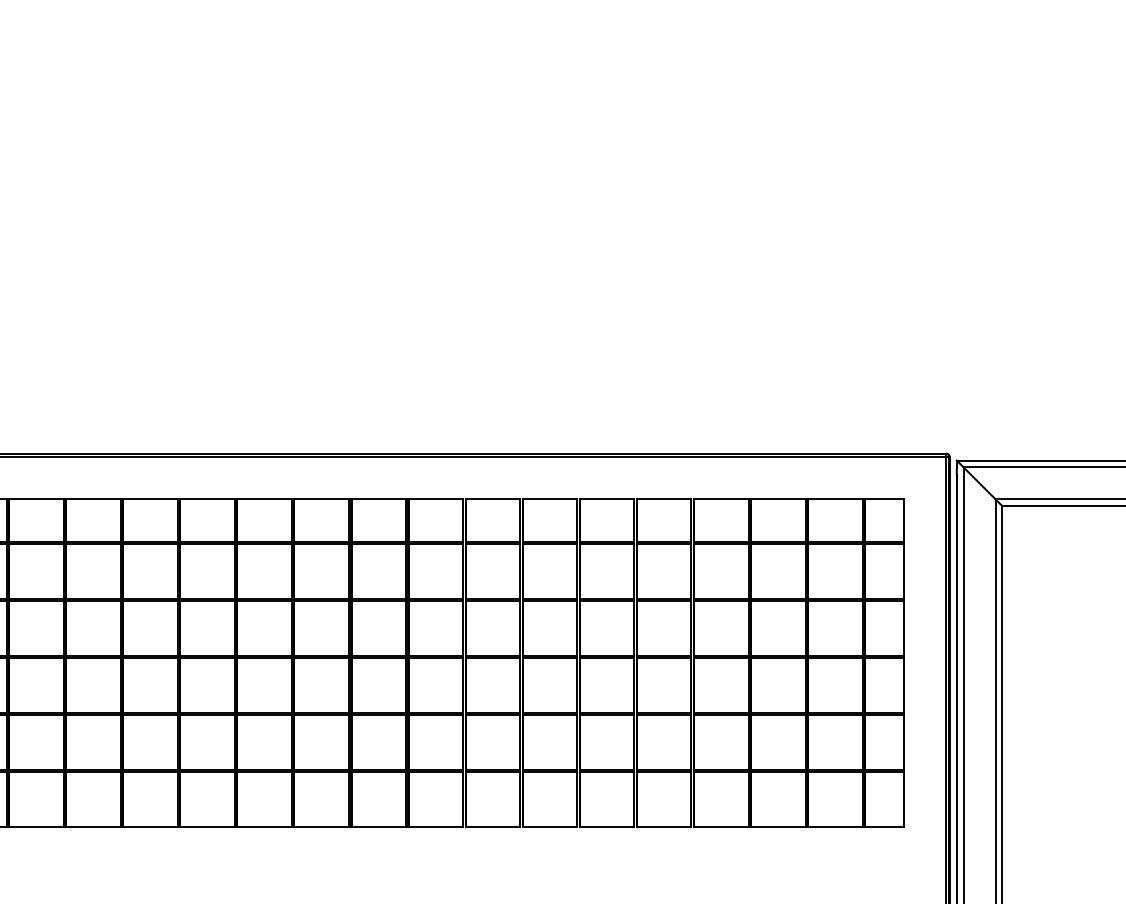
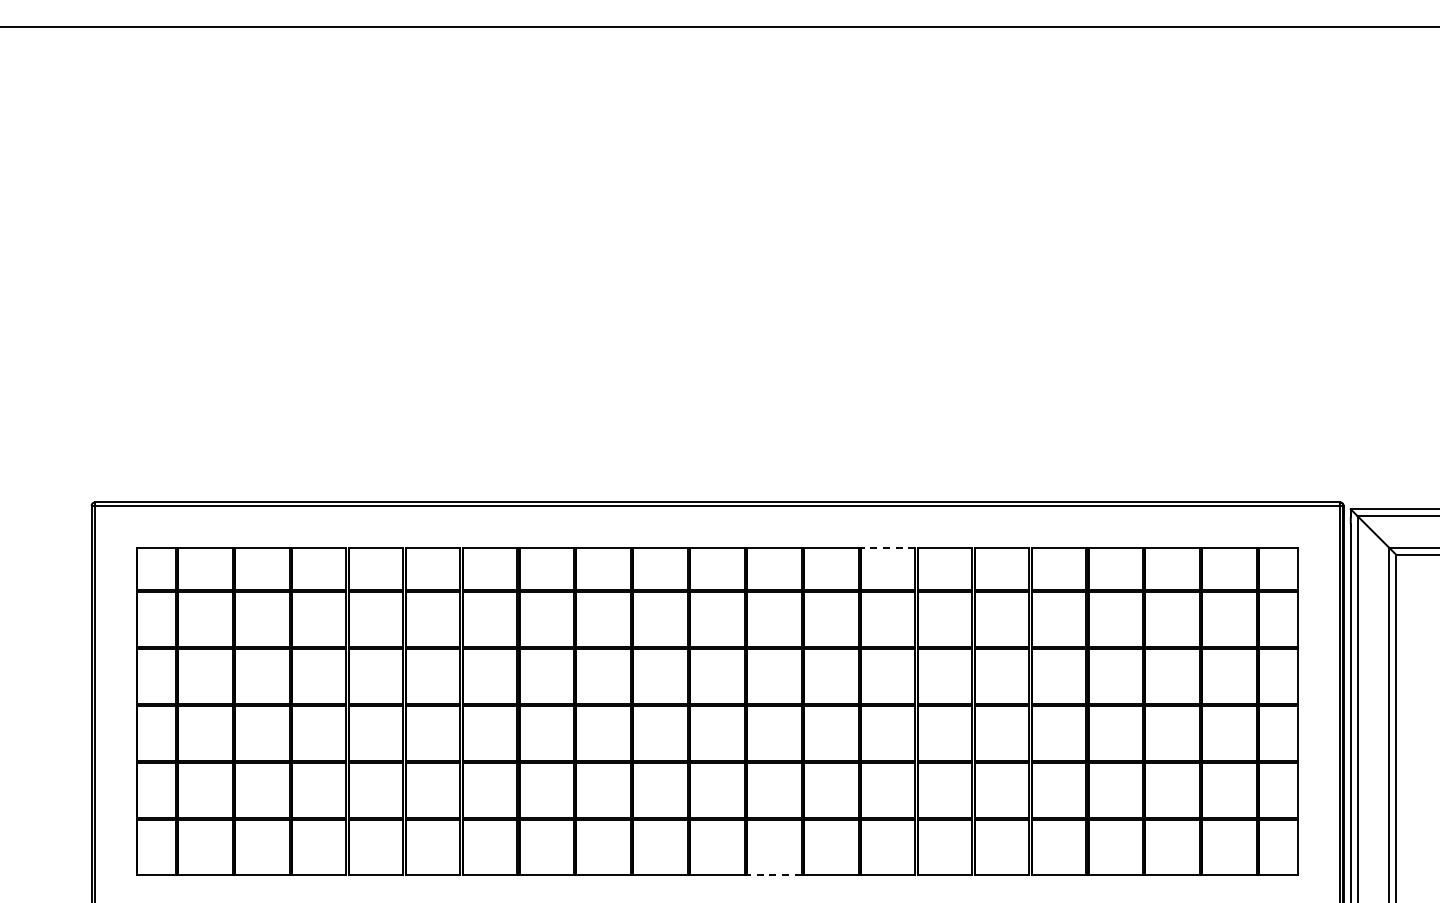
line: (492, 498) -> (887, 547), solid -> dashed
line: (377, 826) -> (773, 874), solid -> dashed

